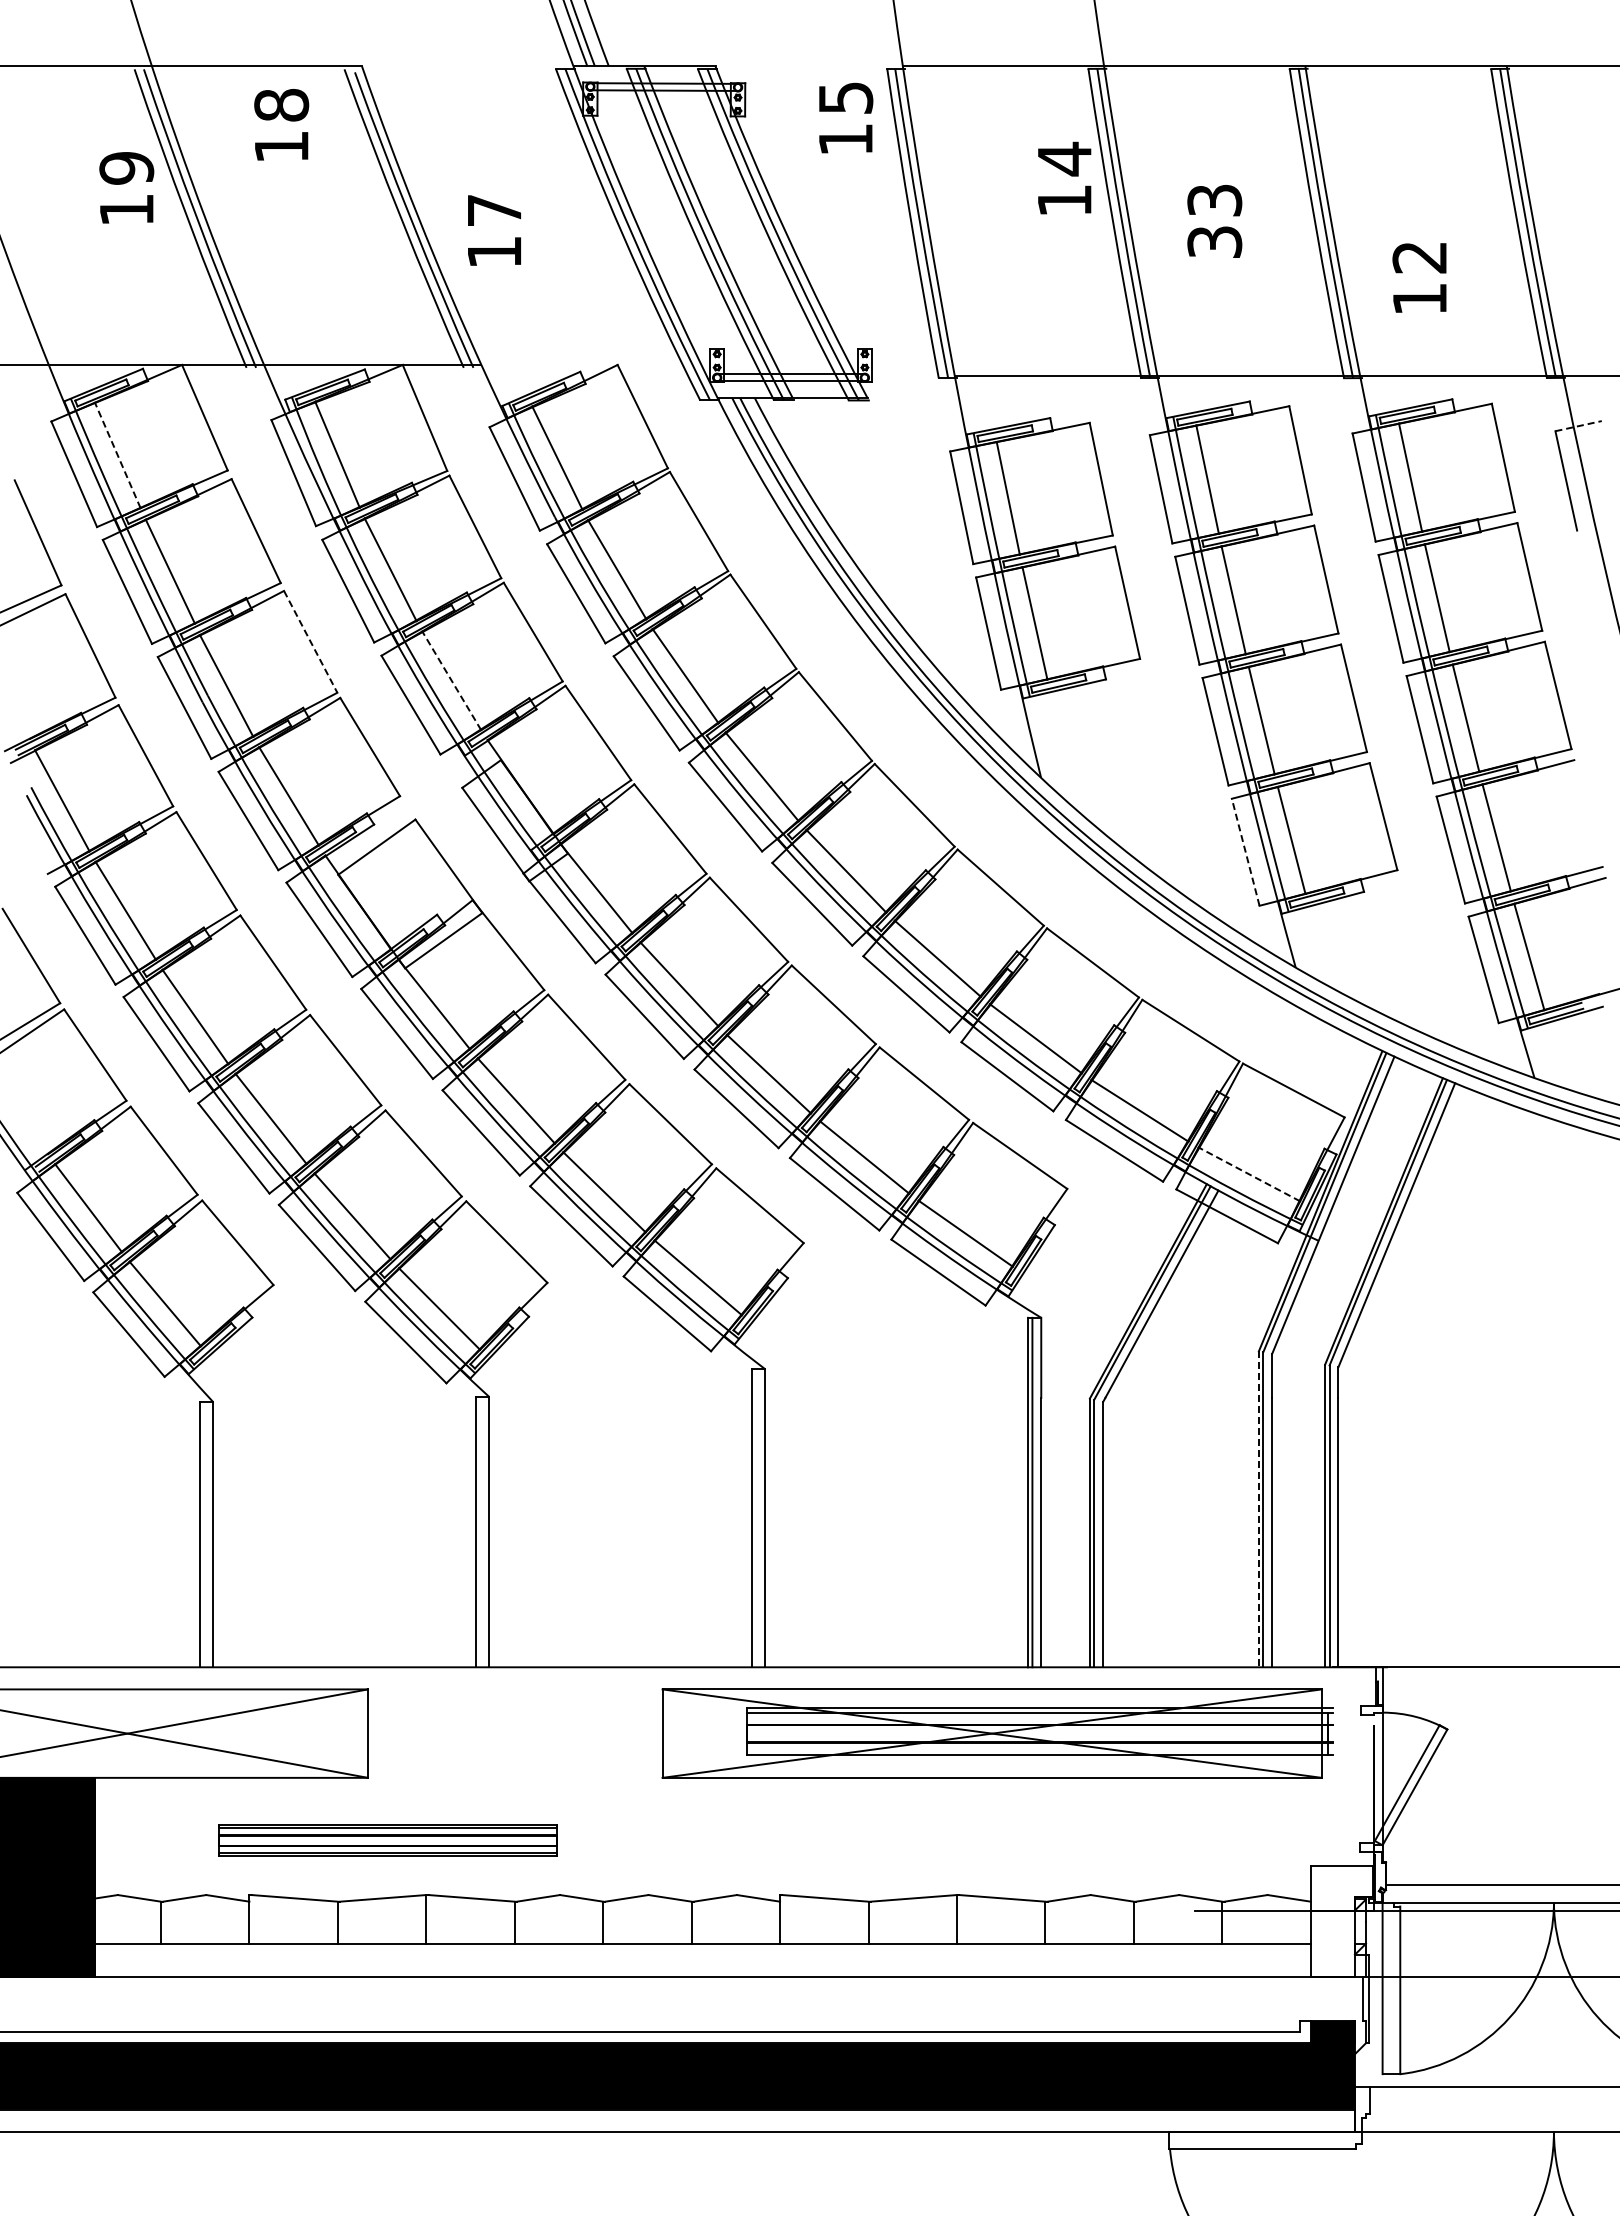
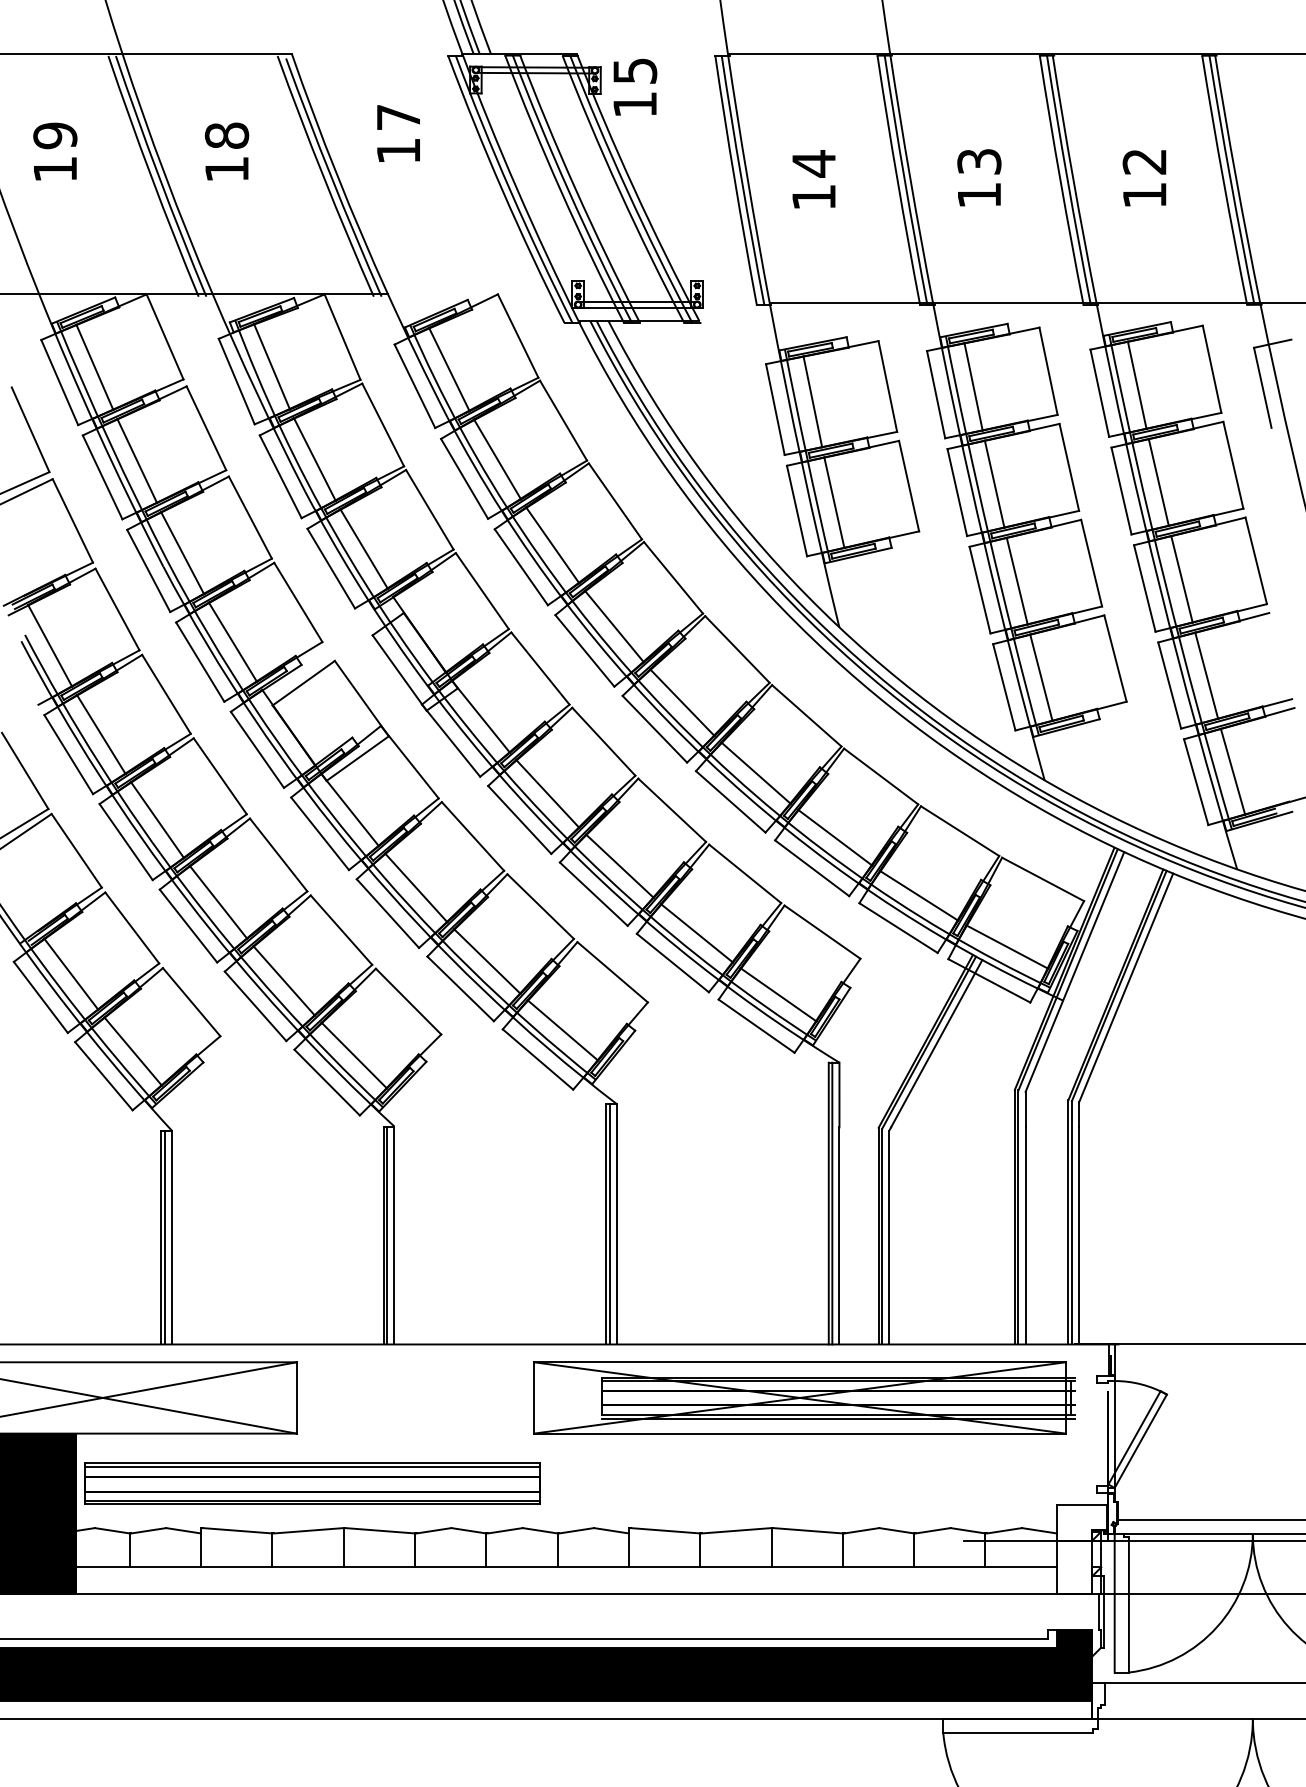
text: (846, 117) -> (635, 86), moved
text: (281, 124) -> (226, 151), moved
text: (1064, 177) -> (813, 178), moved
text: (126, 187) -> (55, 151), moved
text: (494, 230) -> (398, 133), moved
text: (1214, 241) -> (979, 194), 33 -> 13
text: (1419, 277) -> (1144, 177), moved
line: (1578, 426) -> (1272, 344), dashed -> solid
line: (117, 454) -> (94, 366), dashed -> solid
line: (310, 642) -> (250, 518), dashed -> solid
line: (451, 680) -> (363, 548), dashed -> solid
line: (1245, 851) -> (1004, 686), dashed -> solid
line: (1248, 1174) -> (1006, 947), dashed -> solid
line: (1258, 1509) -> (1014, 1217), dashed -> solid
line: (756, 1518) -> (609, 1224), added
line: (480, 1532) -> (387, 1235), added
line: (204, 1534) -> (164, 1237), added
line: (1039, 1759) -> (838, 1418), added
part: (387, 1840) -> (312, 1484), size x1.67

